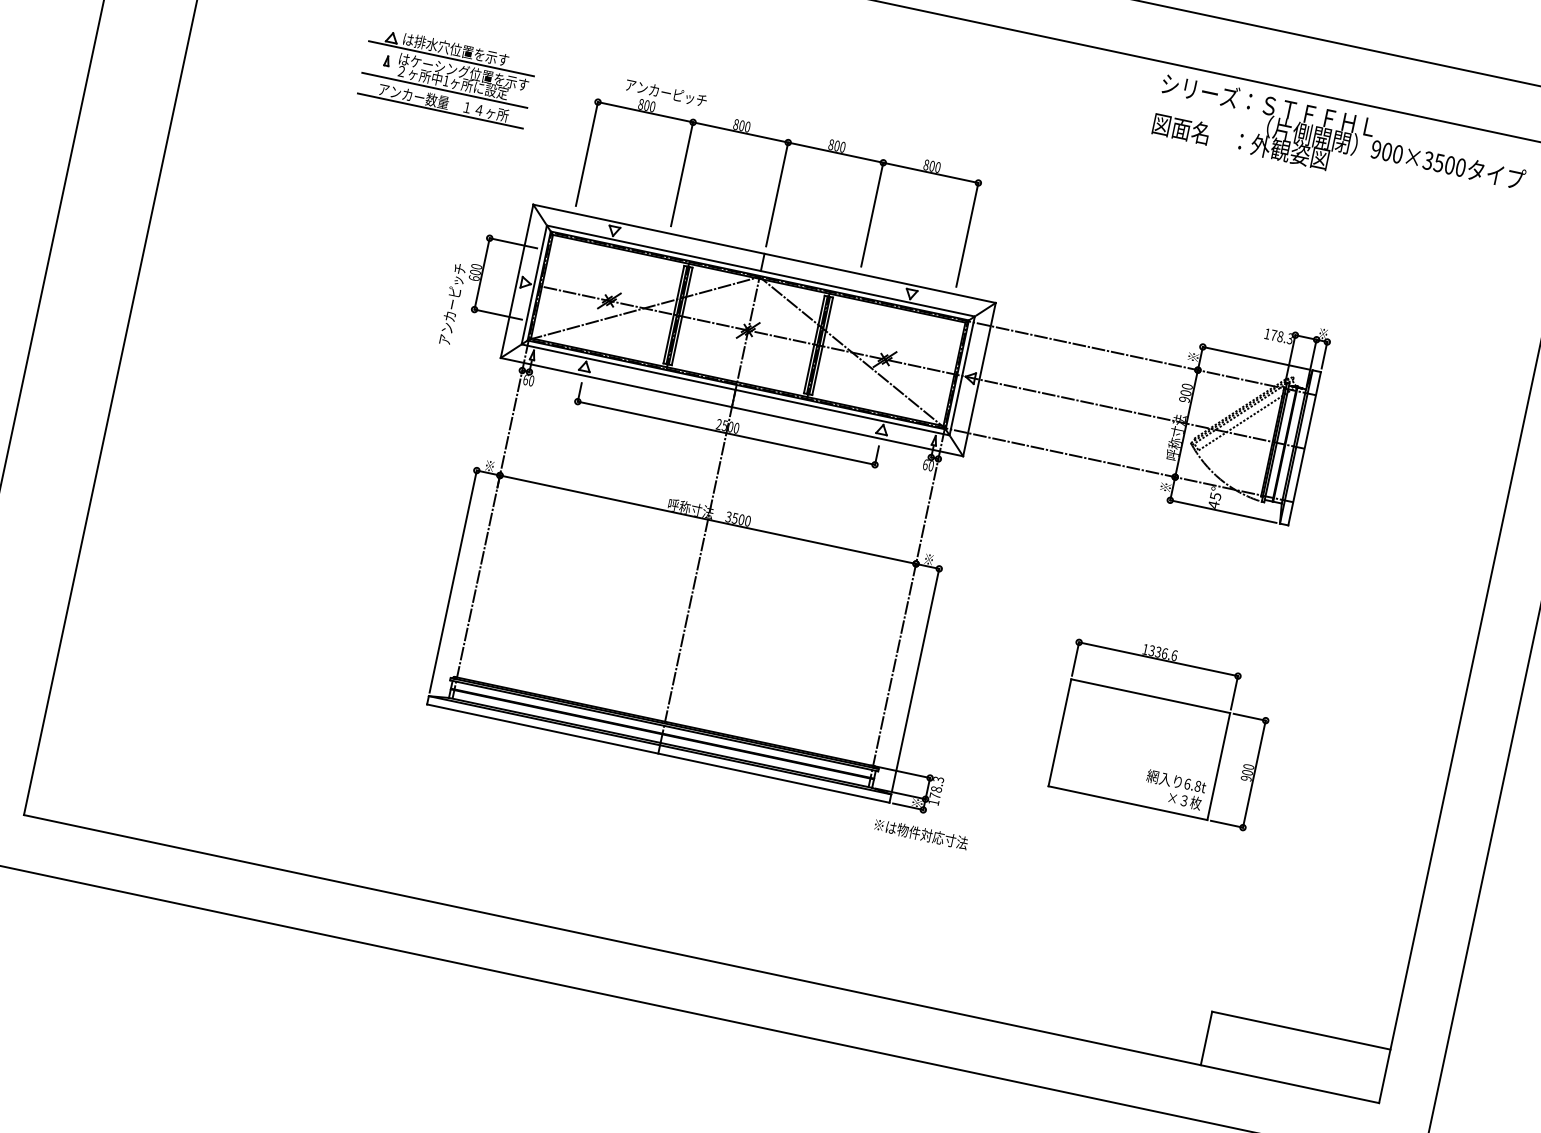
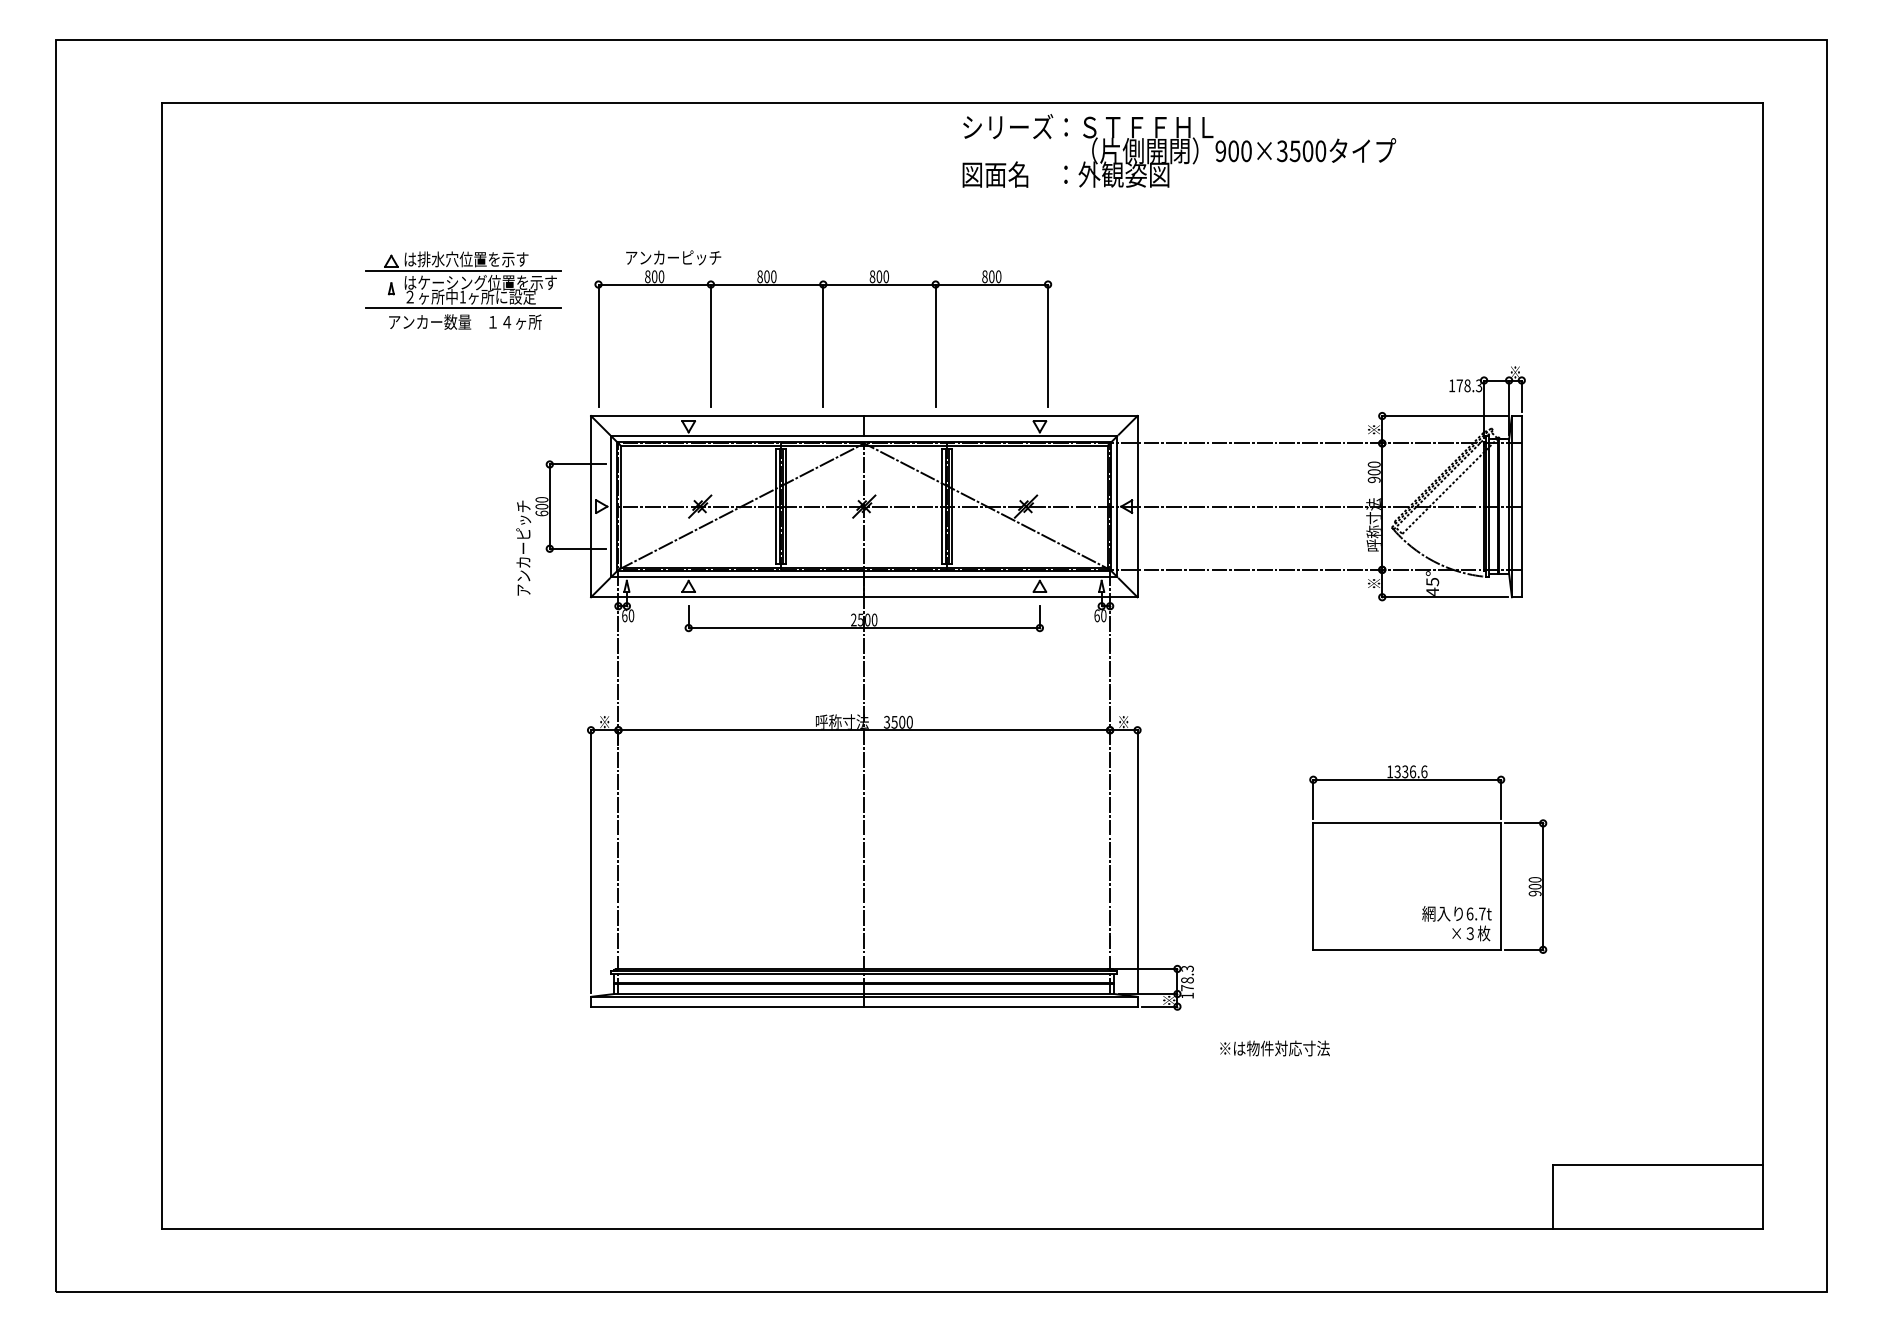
line: (440, 111) -> (463, 332), removed
text: (1341, 141) -> (1179, 150), moved
part: (780, 179) -> (823, 328), moved
text: (1198, 785) -> (1482, 913), 6.8t -> 6.7t
text: (920, 834) -> (1274, 1048), moved

